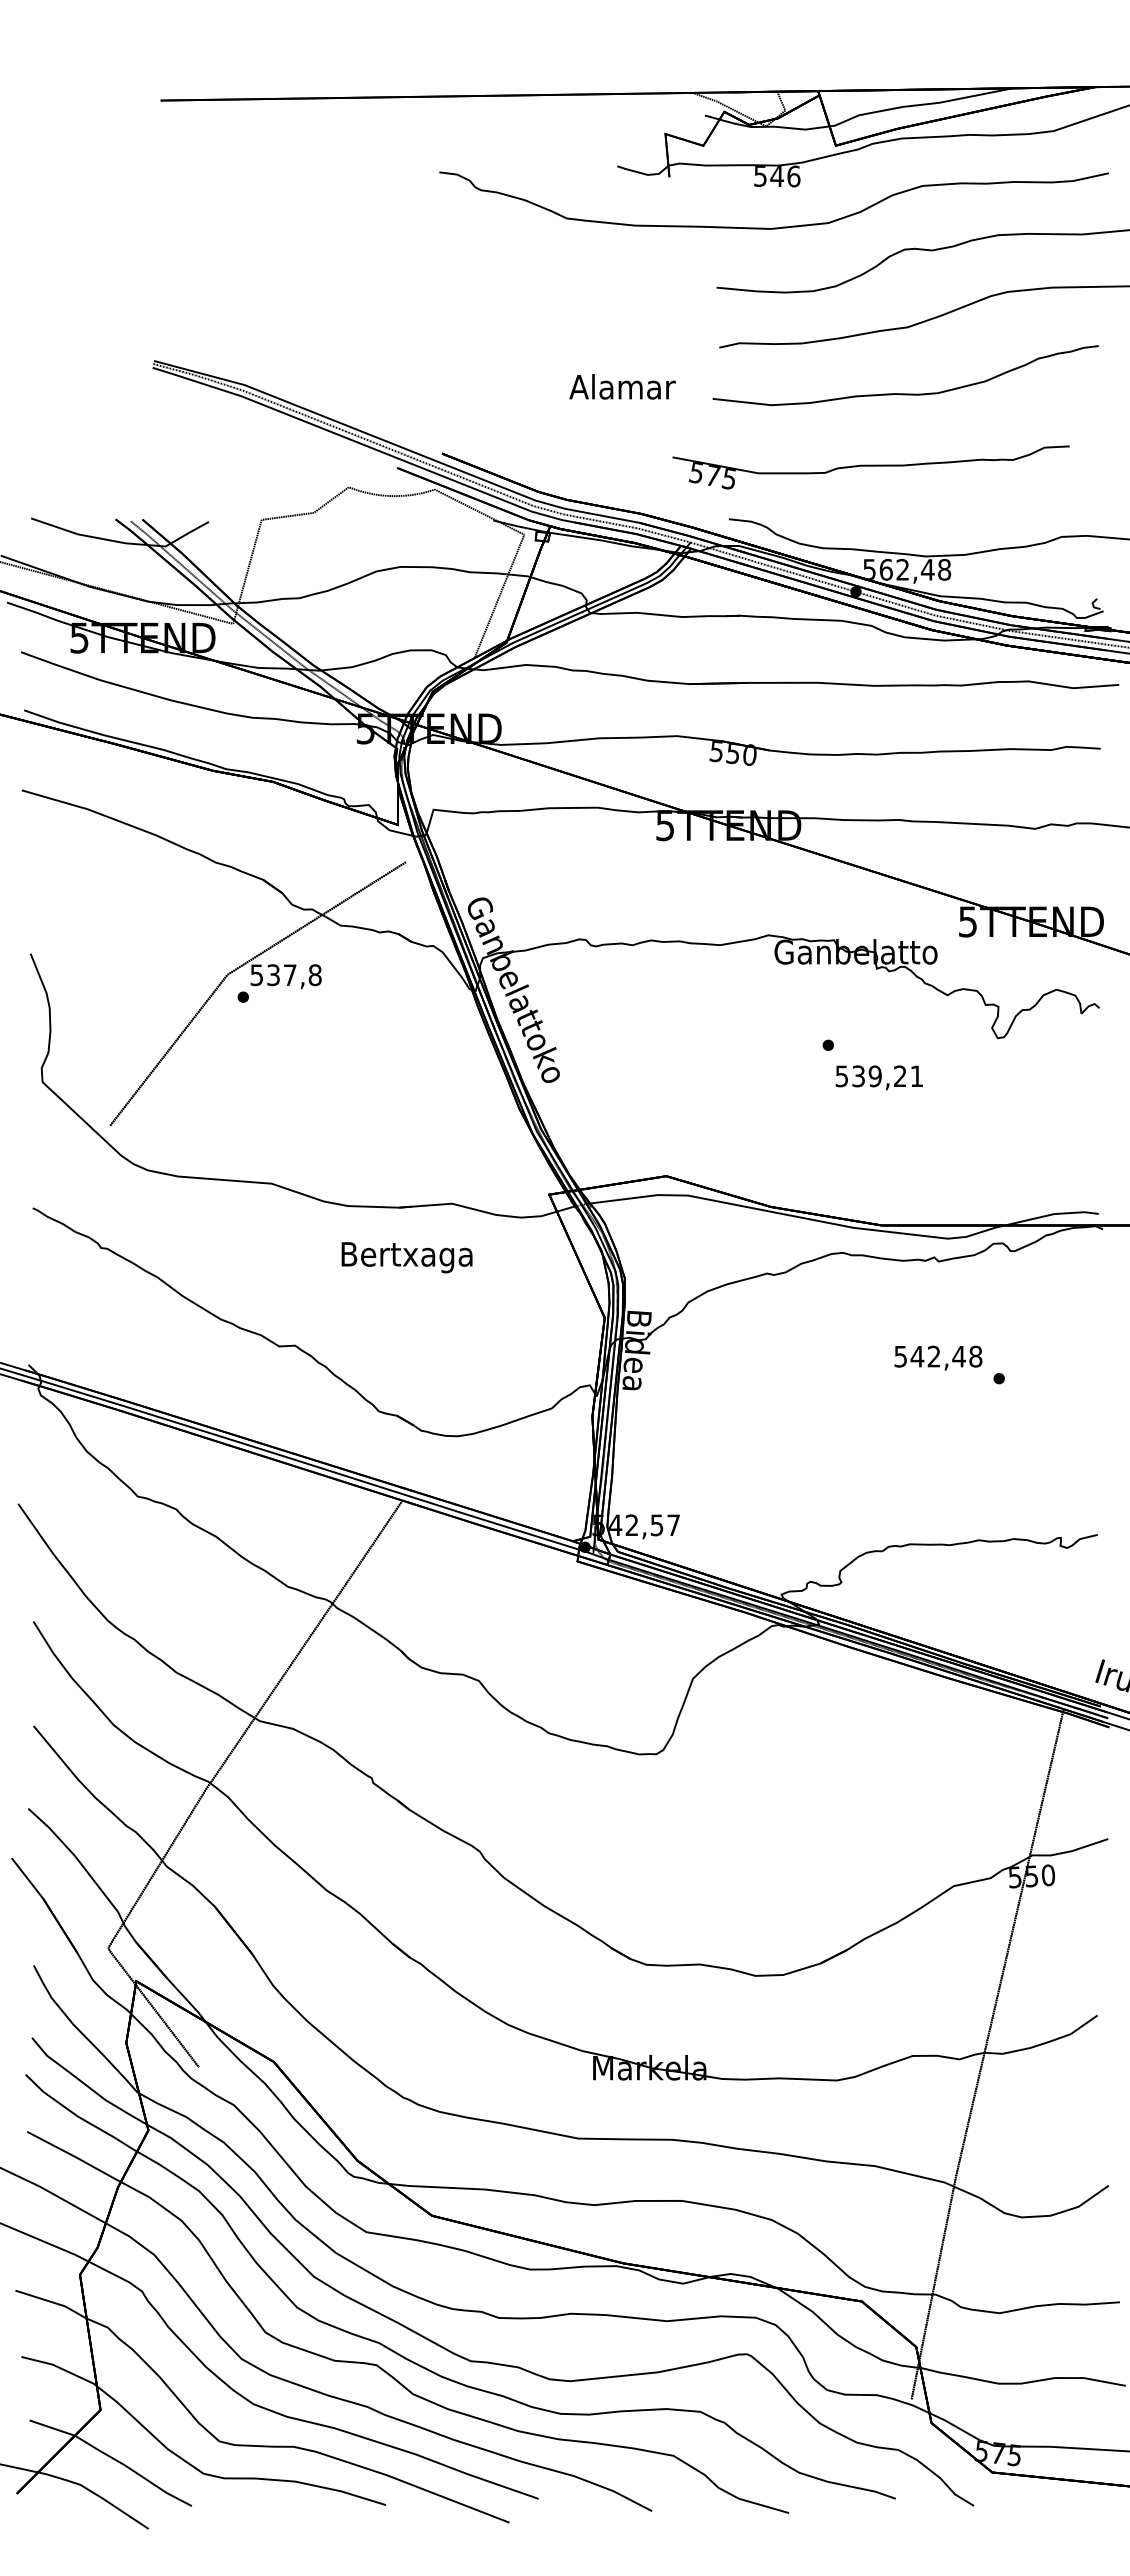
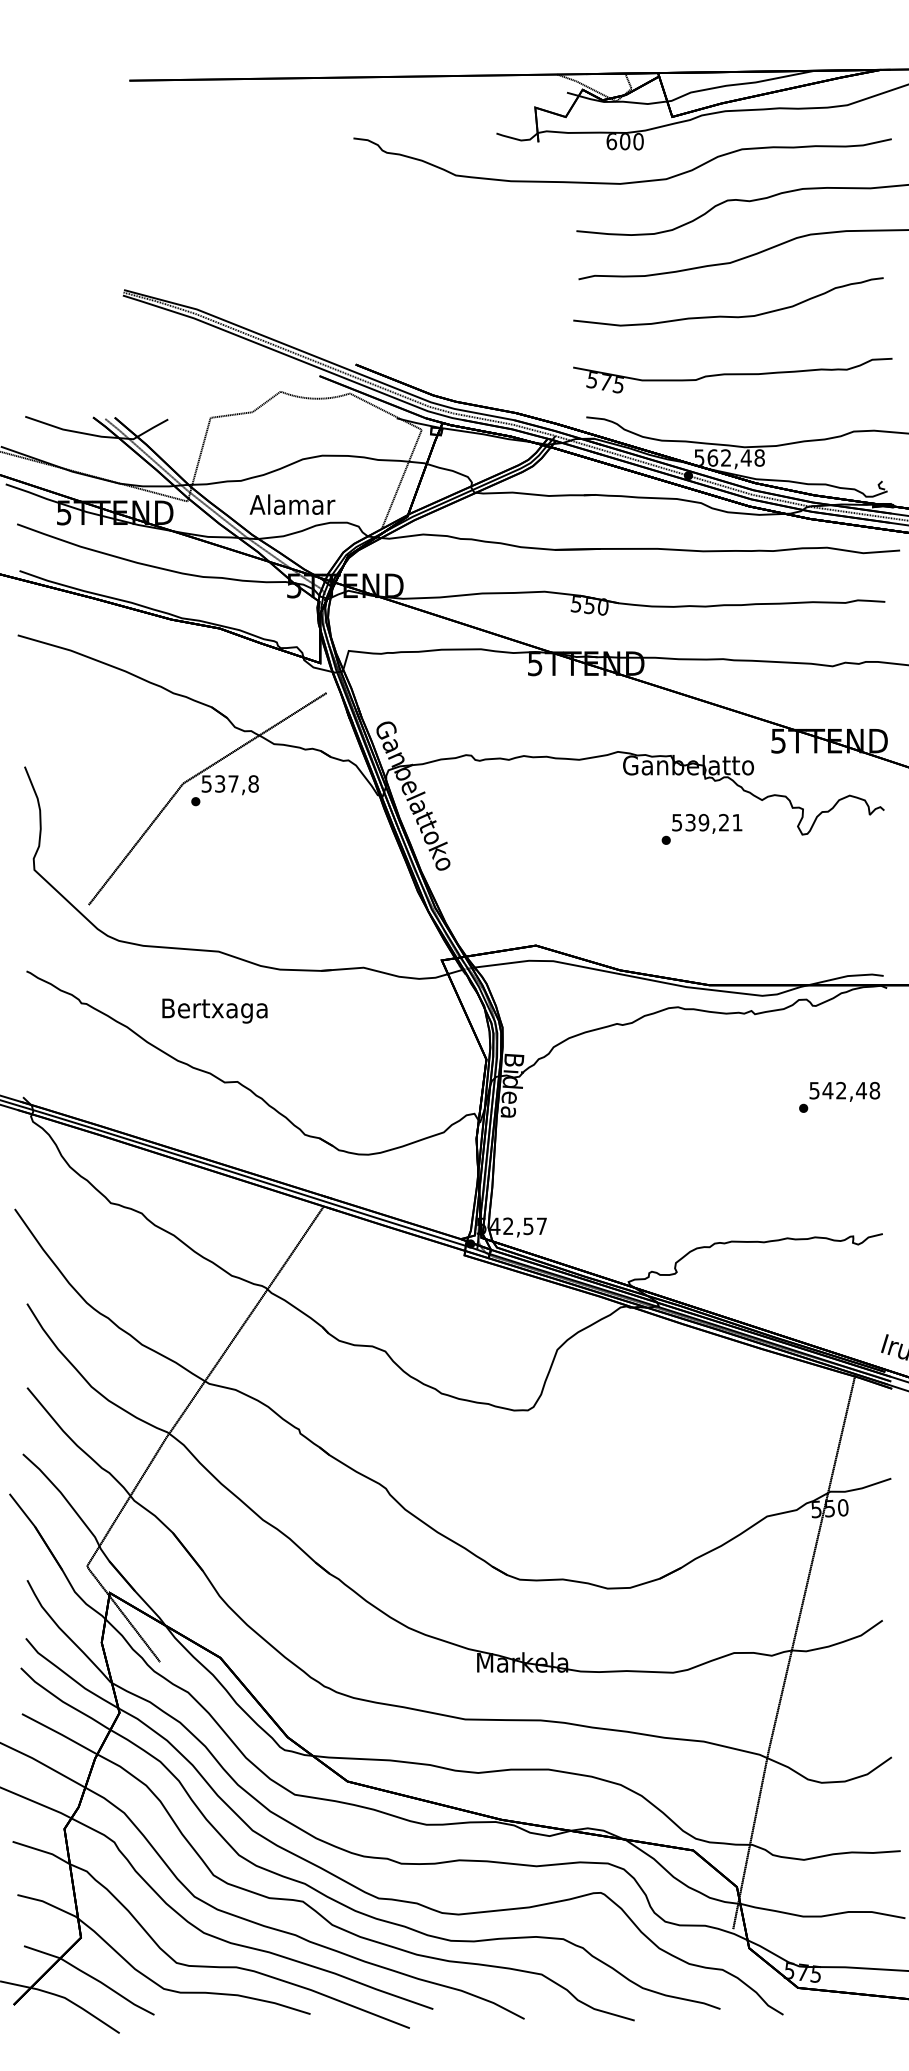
text: (777, 176) -> (625, 141), 546 -> 600
text: (622, 386) -> (292, 504), moved
part: (870, 467) -> (732, 375), moved
text: (878, 1077) -> (706, 823), moved
text: (406, 1257) -> (214, 1010), moved
text: (938, 1357) -> (844, 1091), moved

